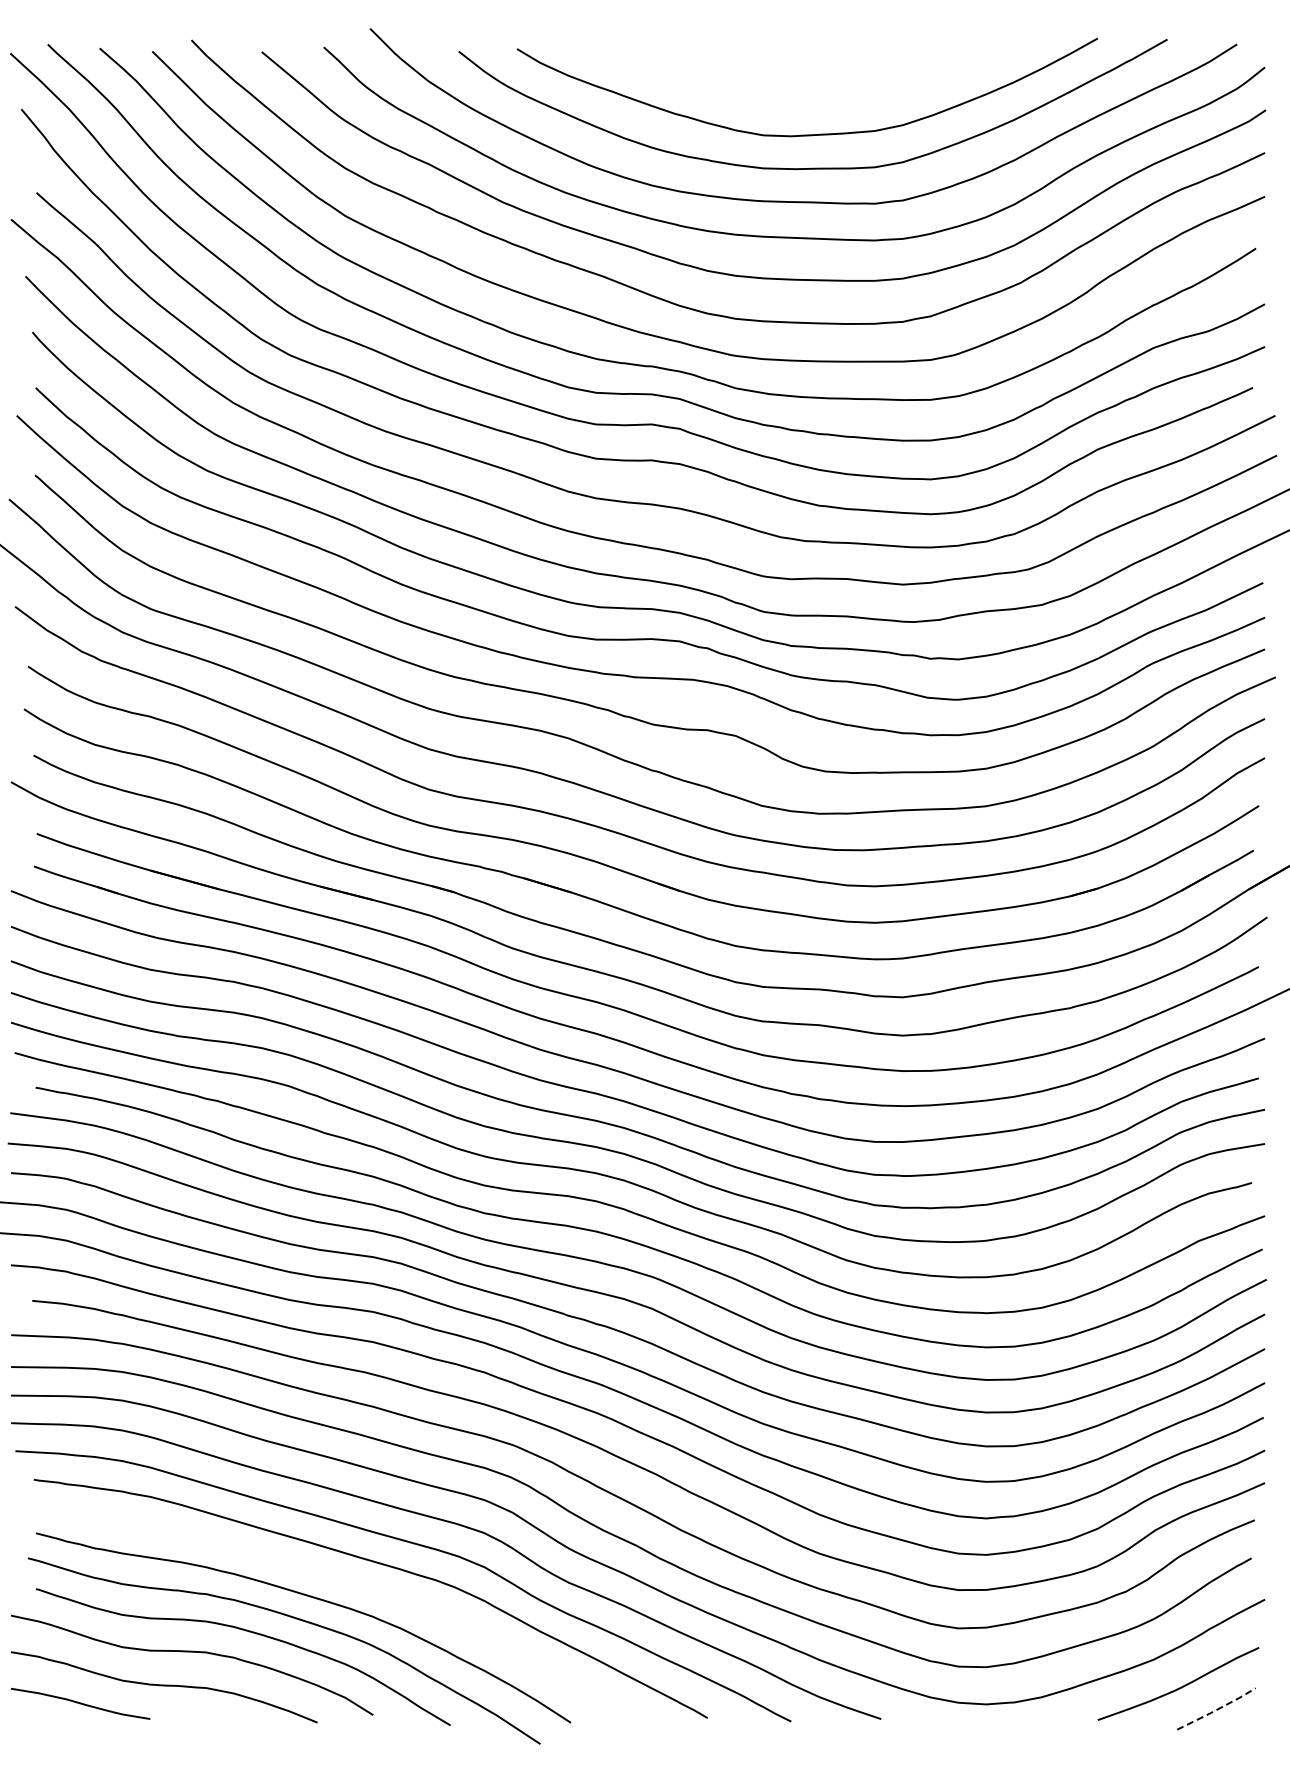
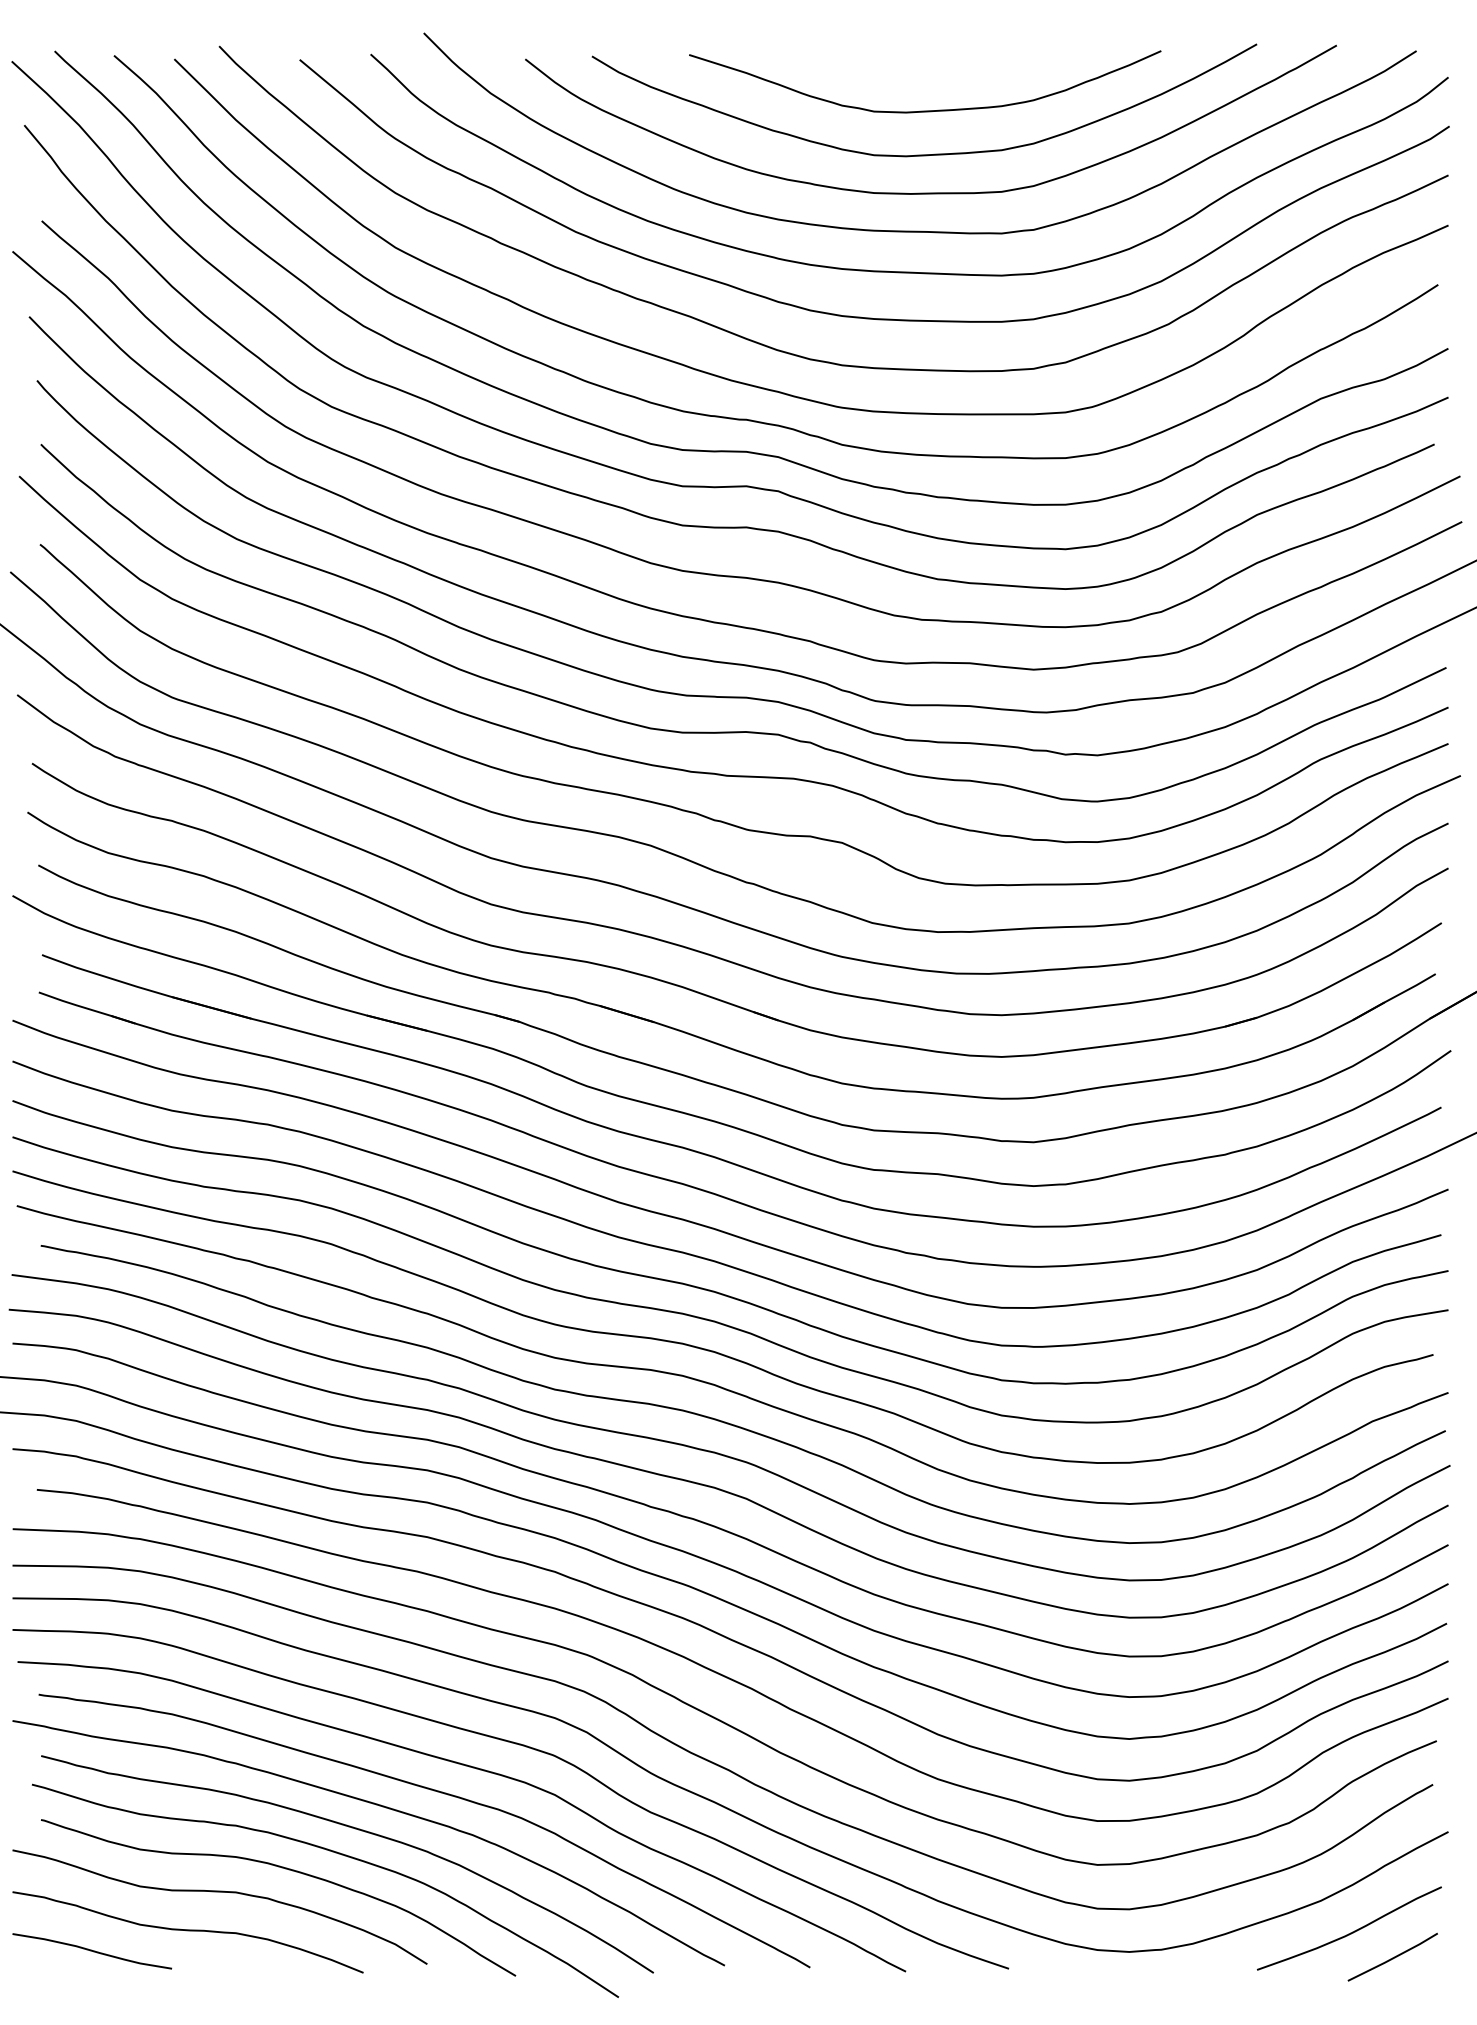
curve: (807, 96) -> (924, 110), added
curve: (331, 1577) -> (379, 1806), added
line: (1217, 1709) -> (1394, 1957), dashed -> solid

